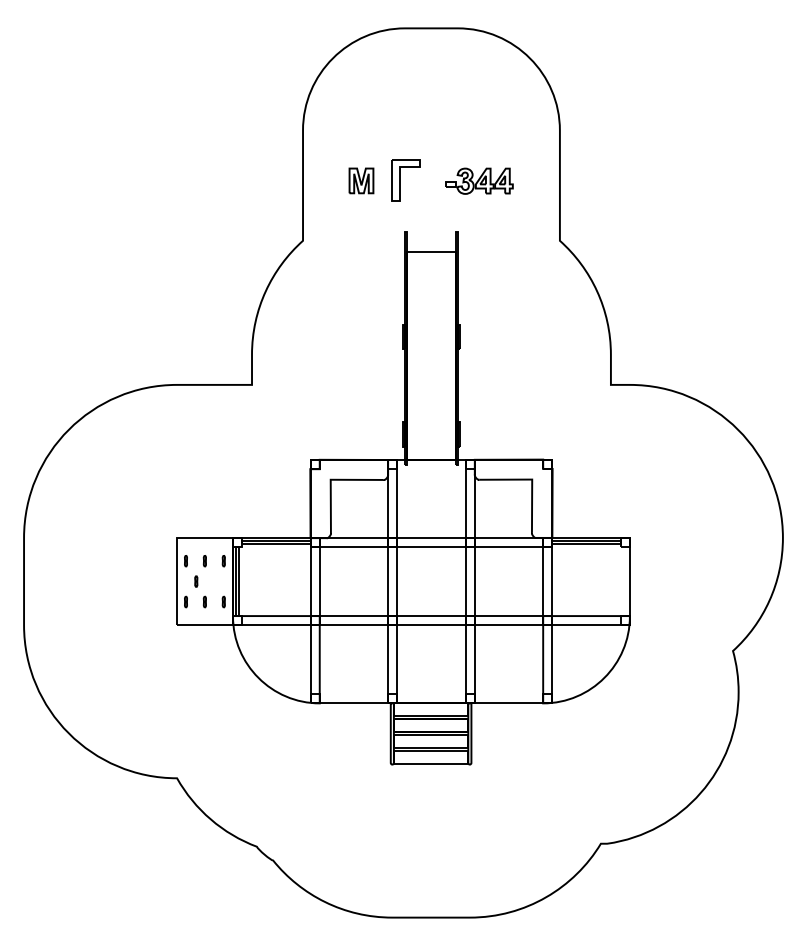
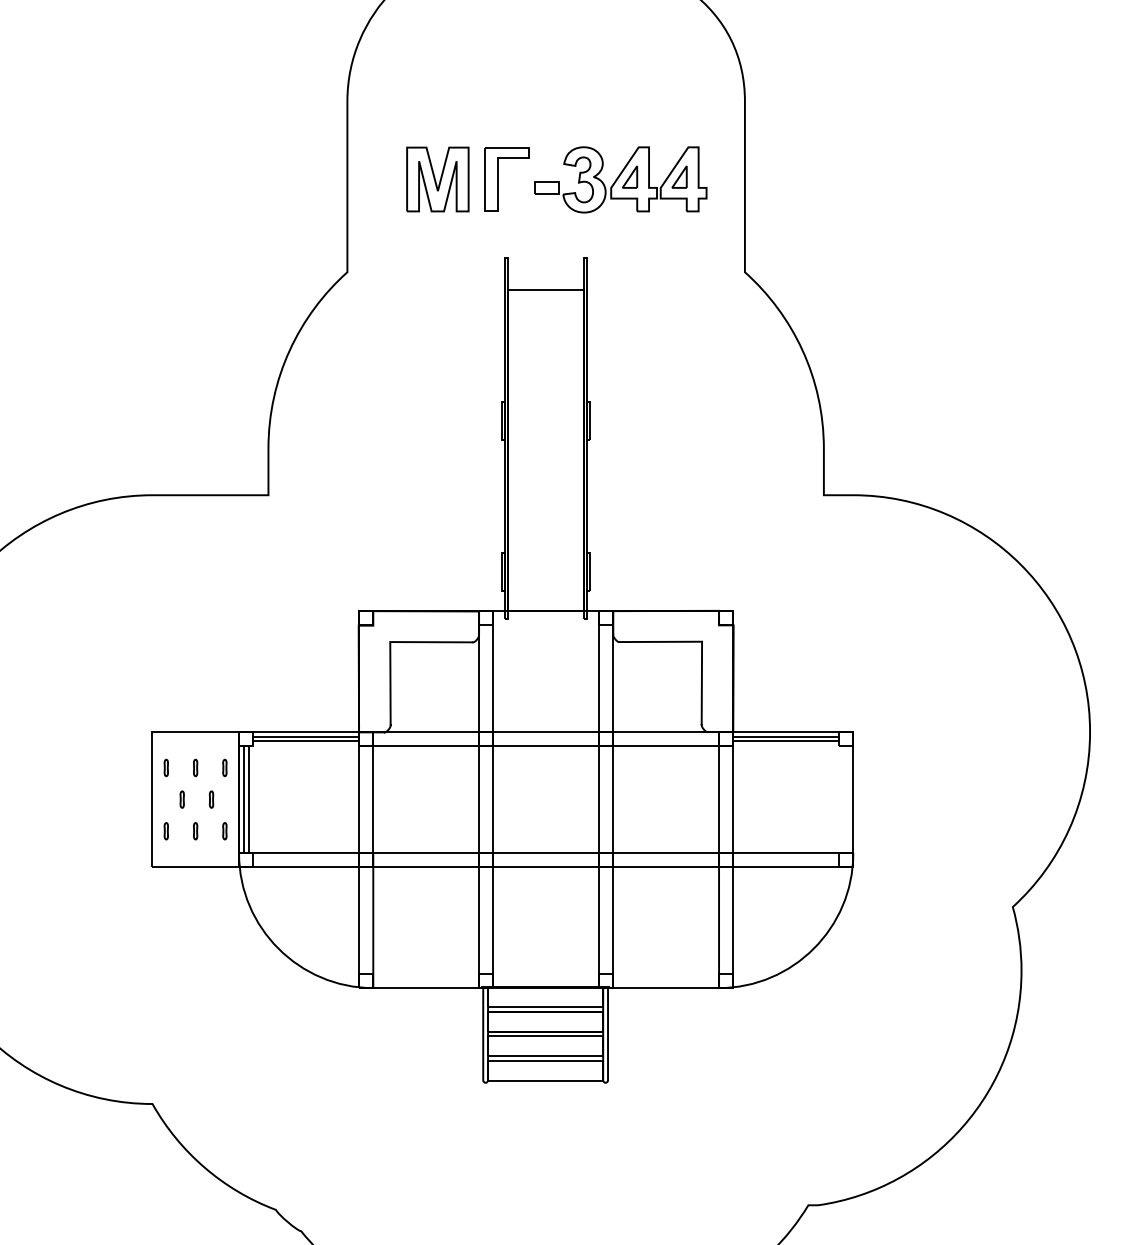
part: (361, 180) -> (437, 178), size x1.67
part: (479, 181) -> (620, 180), size x1.67
part: (215, 581) -> (211, 799), added

